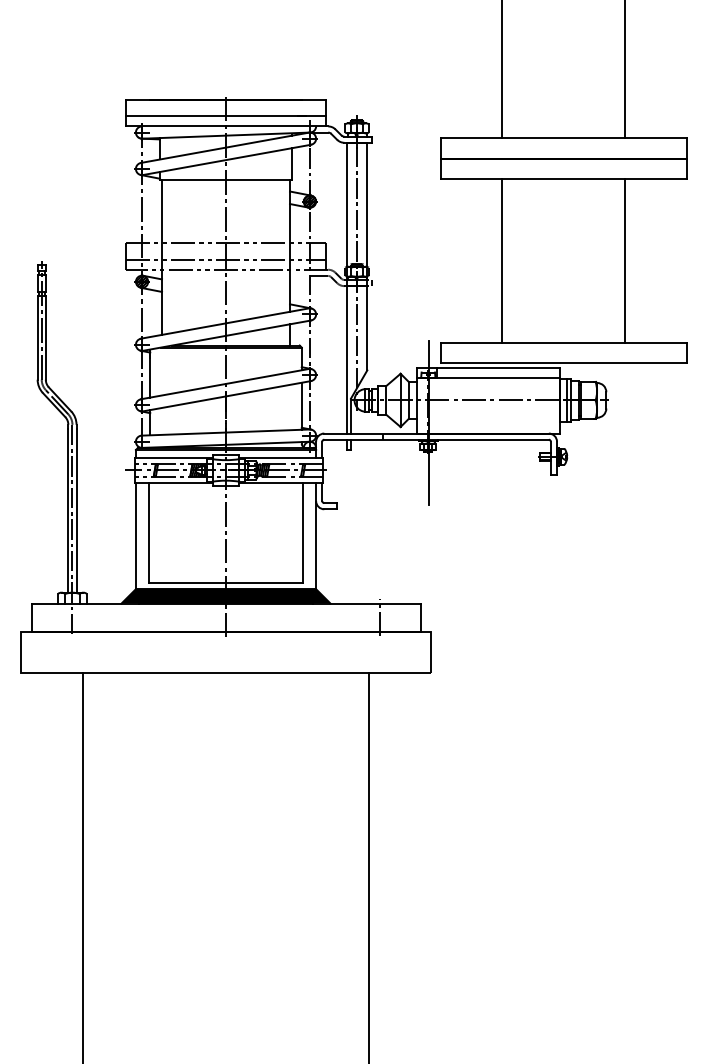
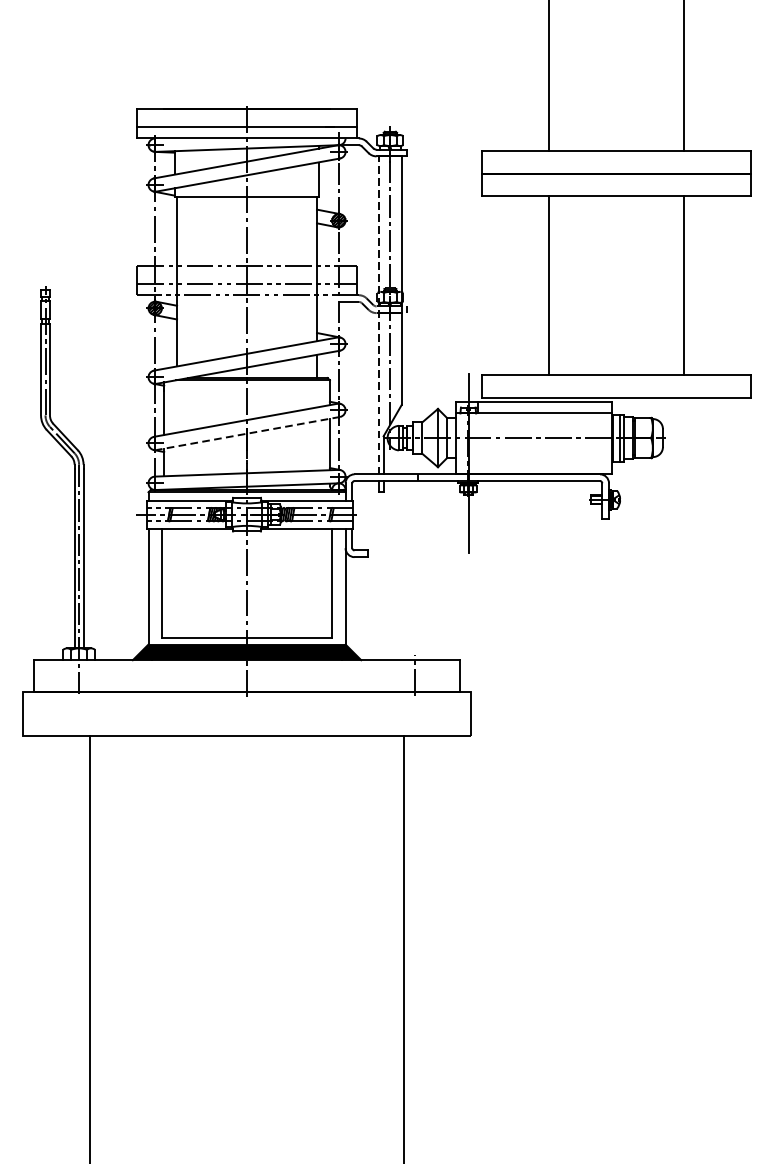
line: (346, 287) -> (378, 314), solid -> dashed
line: (226, 396) -> (247, 433), solid -> dashed

